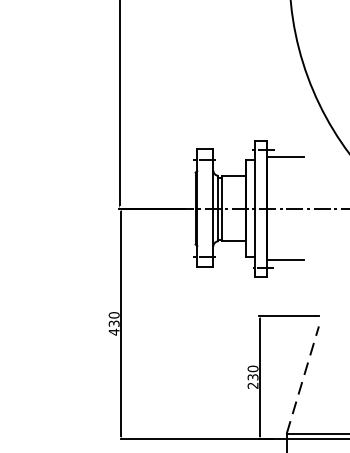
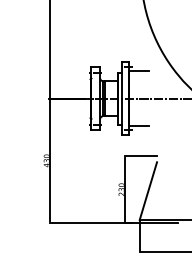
line: (303, 378) -> (148, 190), dashed -> solid

